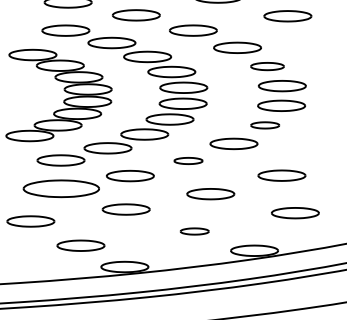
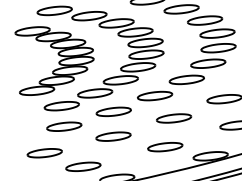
part: (267, 66) -> (205, 20), size x1.43
part: (264, 125) -> (207, 63), size x1.67
part: (188, 160) -> (154, 95), size x1.67
part: (60, 188) -> (63, 126), size x0.62
part: (194, 231) -> (165, 147), size x1.67

